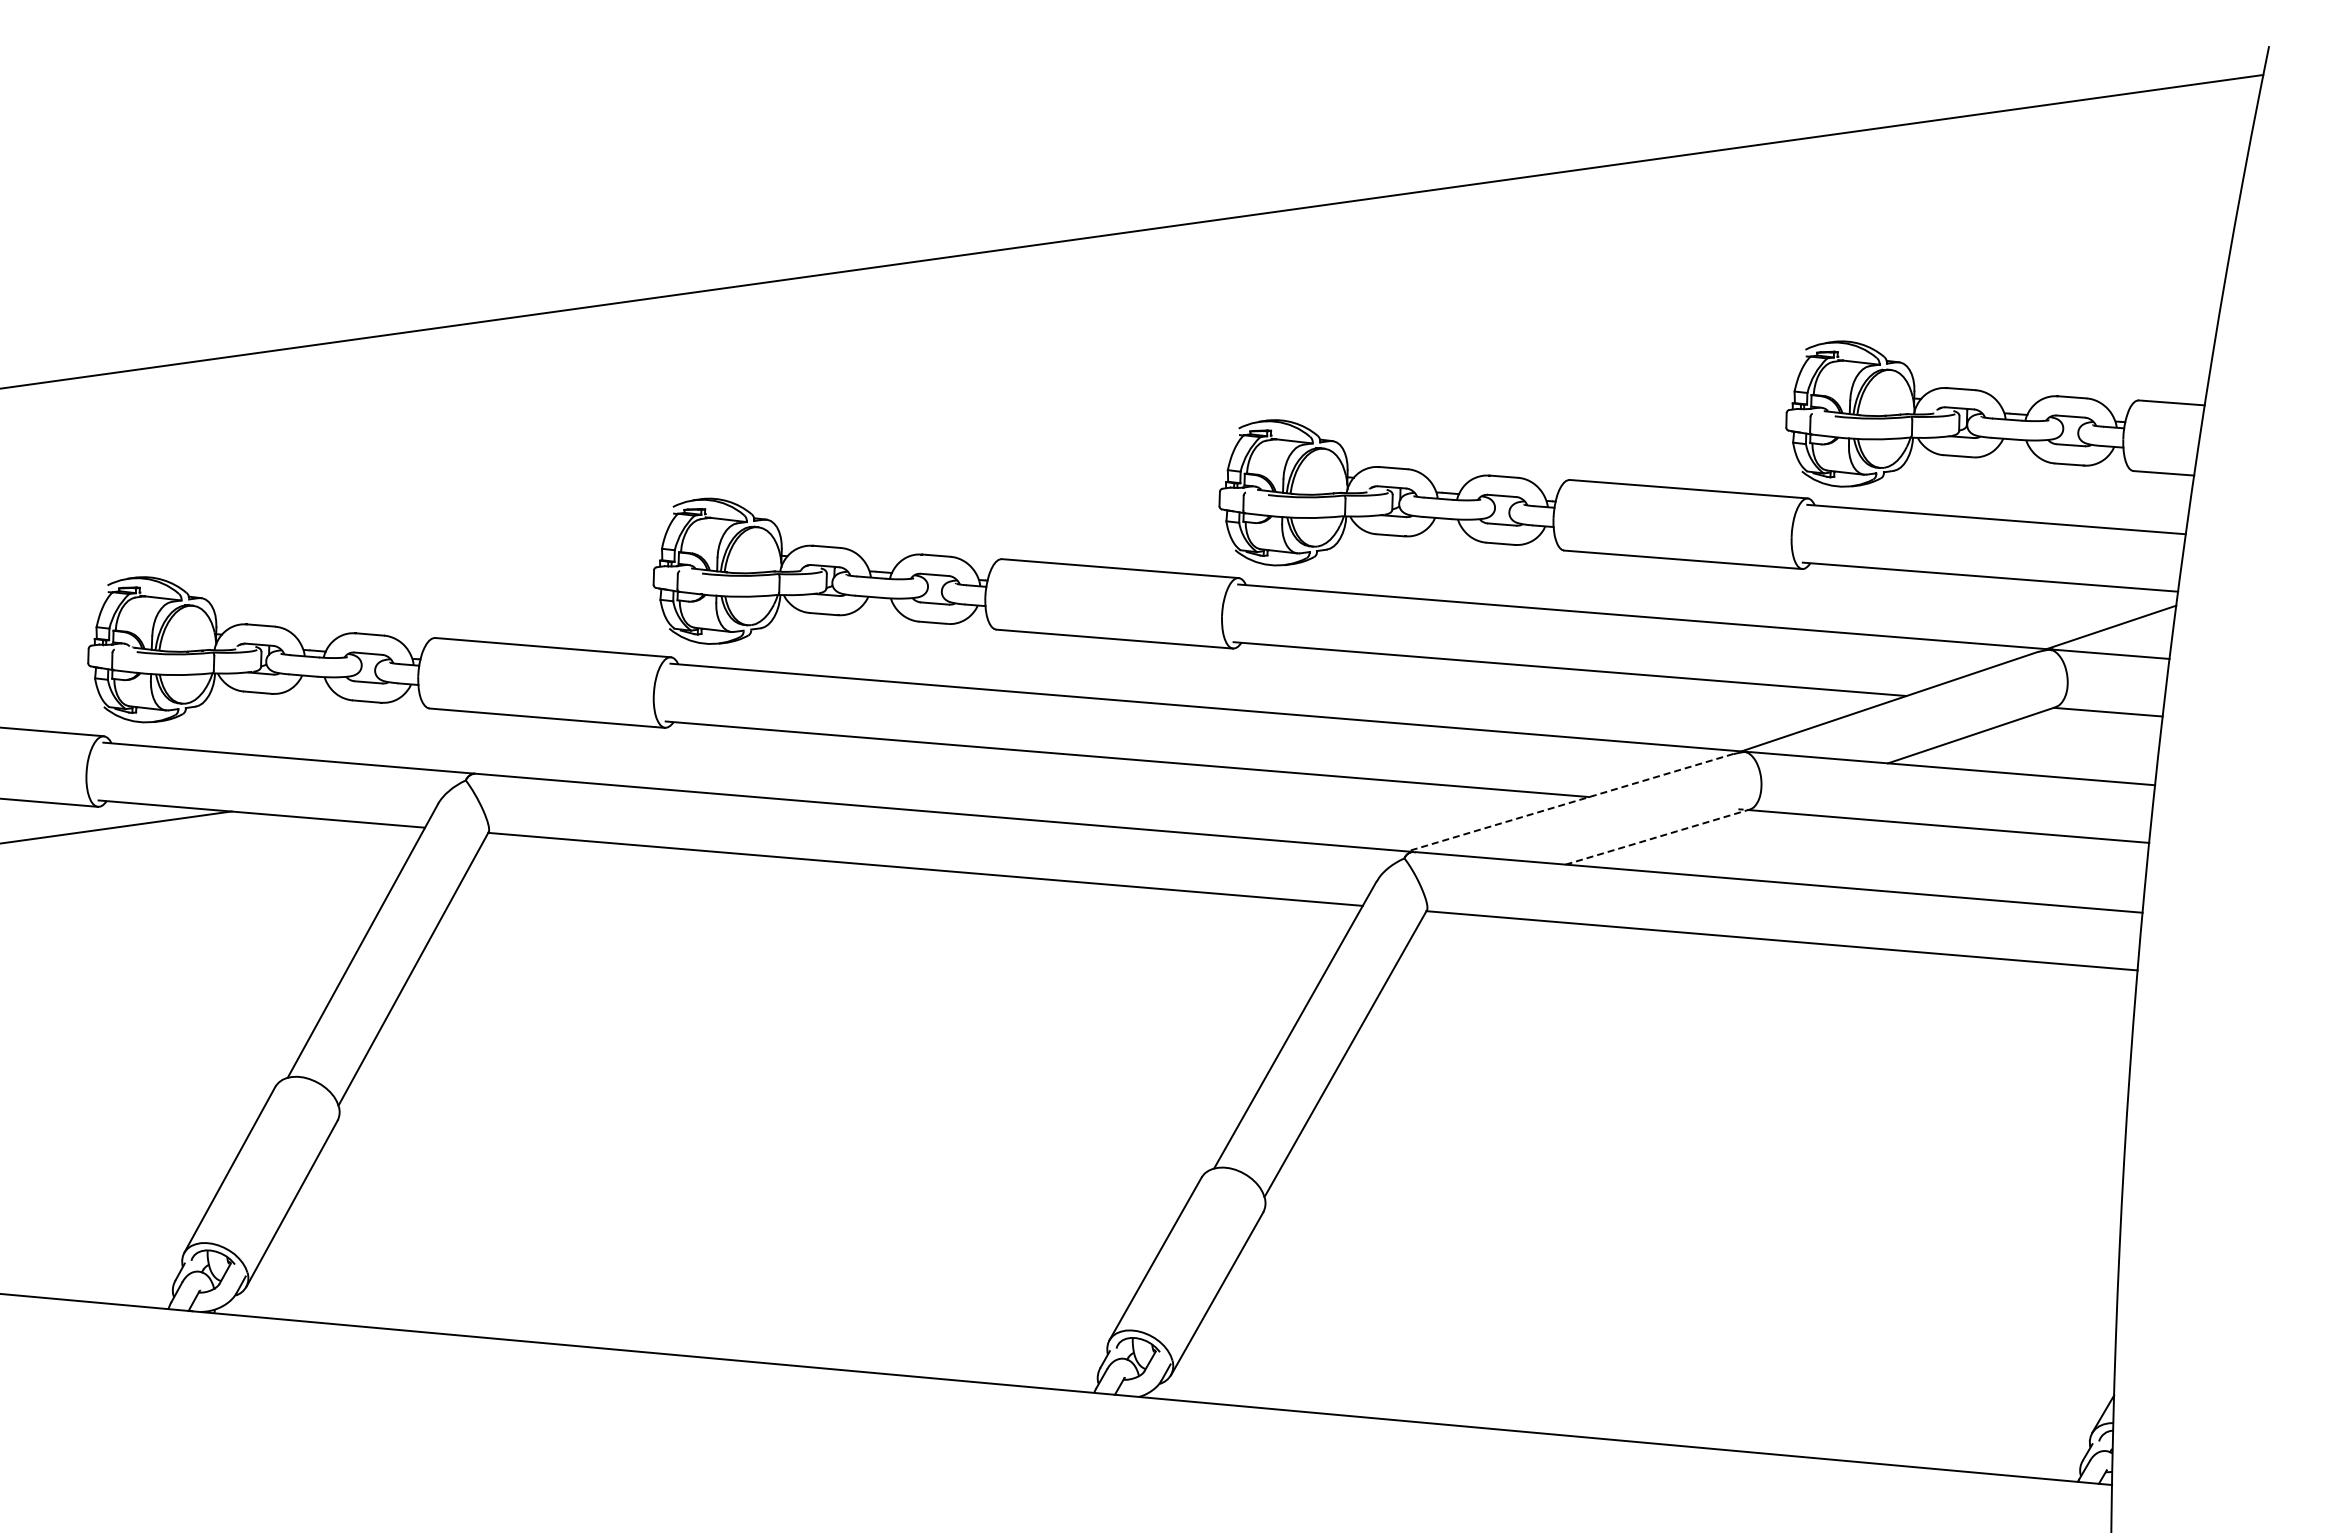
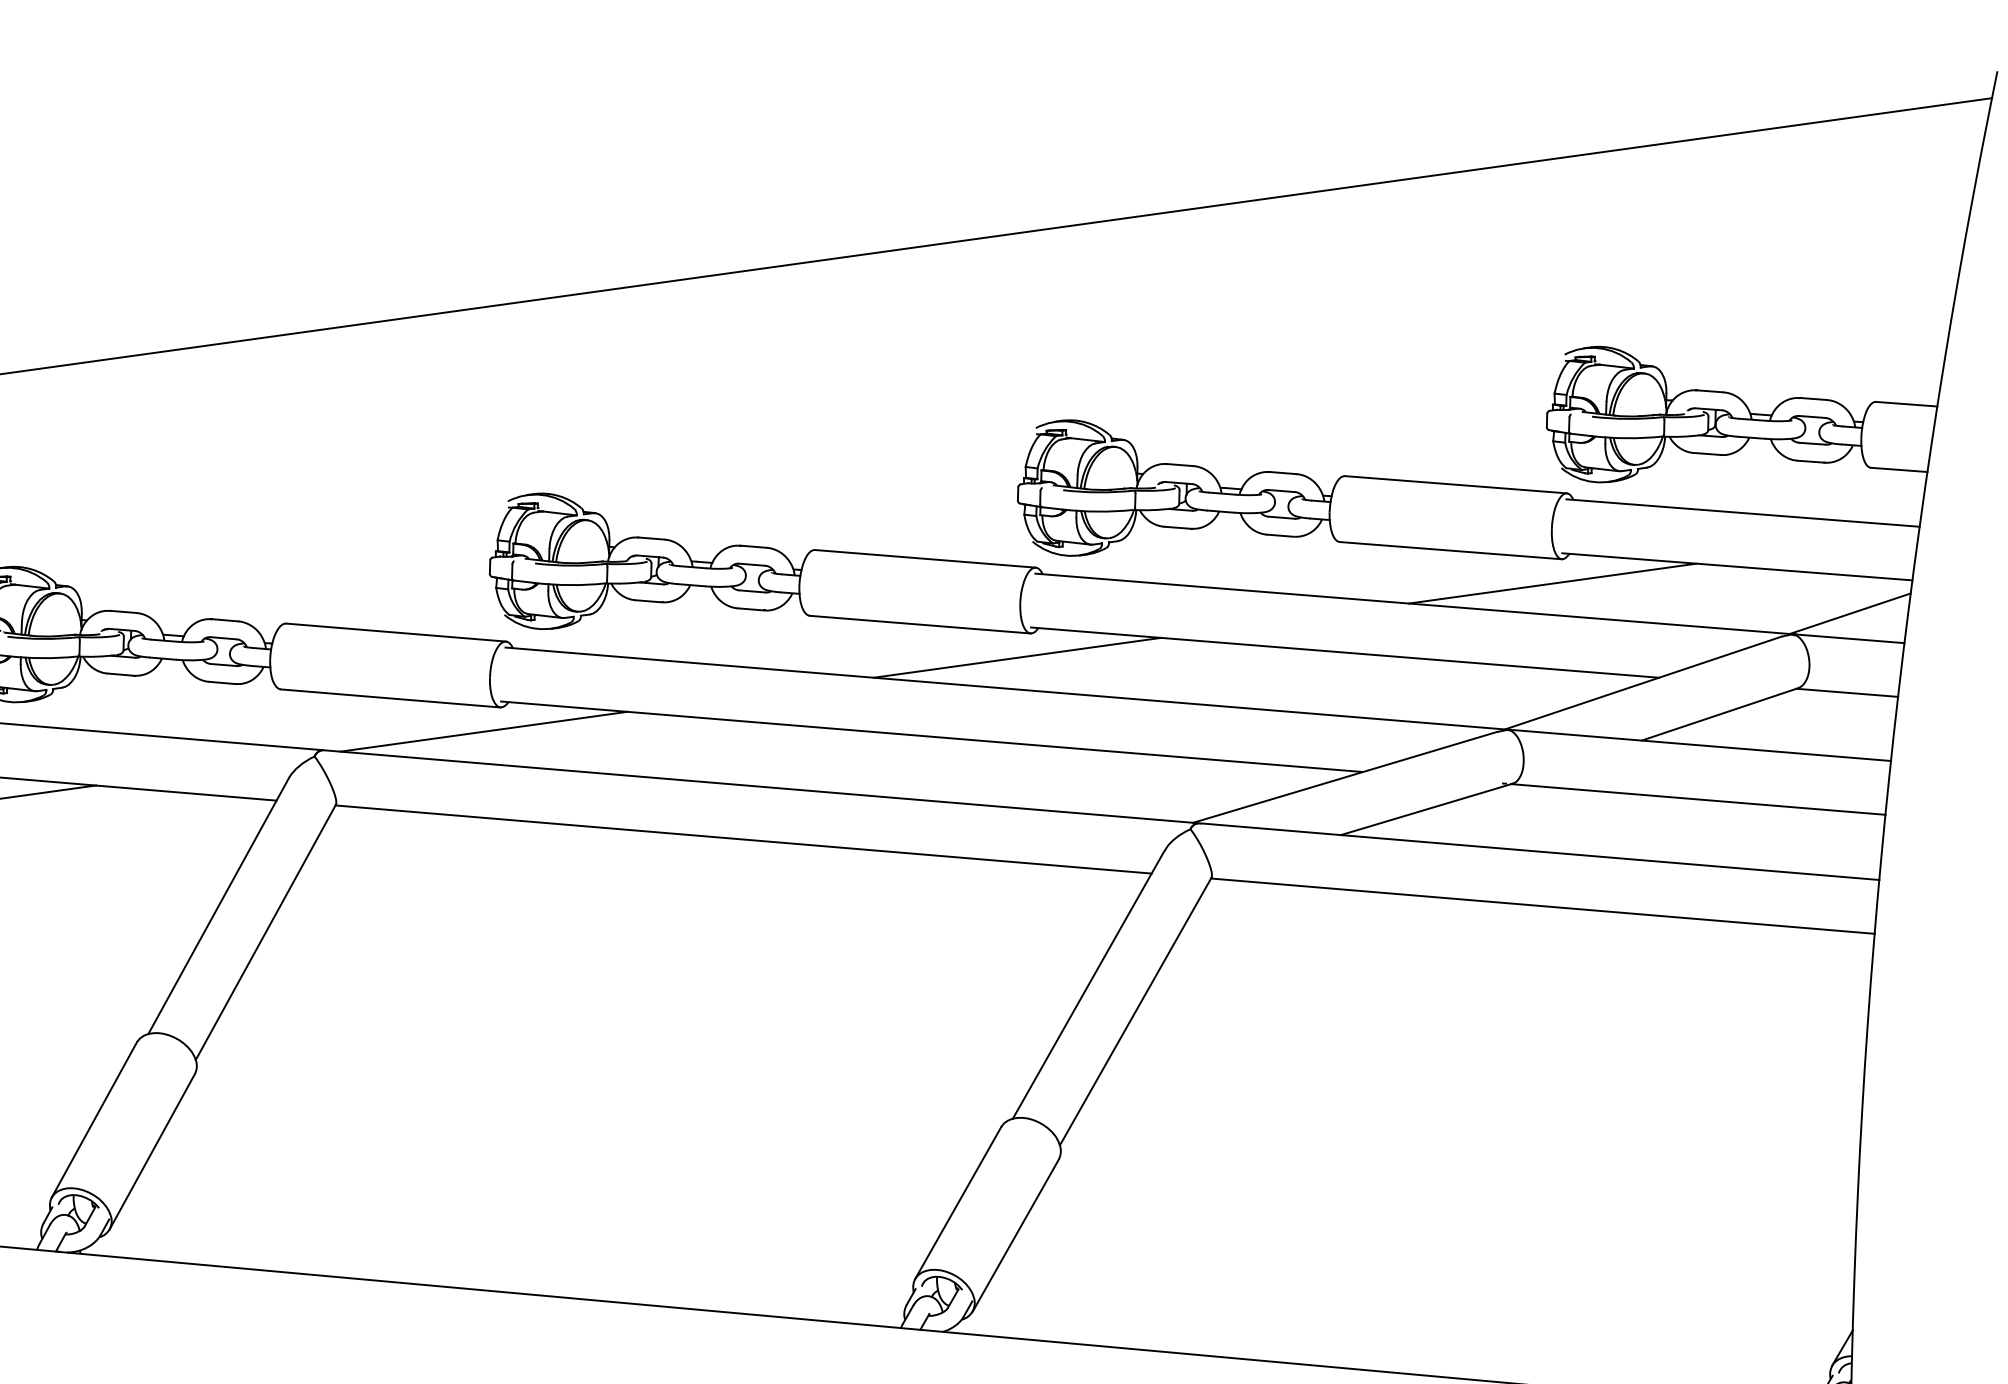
line: (1792, 594) -> (1552, 583), added
line: (1218, 674) -> (1016, 657), added
line: (647, 753) -> (484, 731), added
line: (1569, 802) -> (1344, 777), dashed -> solid
line: (1658, 836) -> (1427, 808), dashed -> solid

